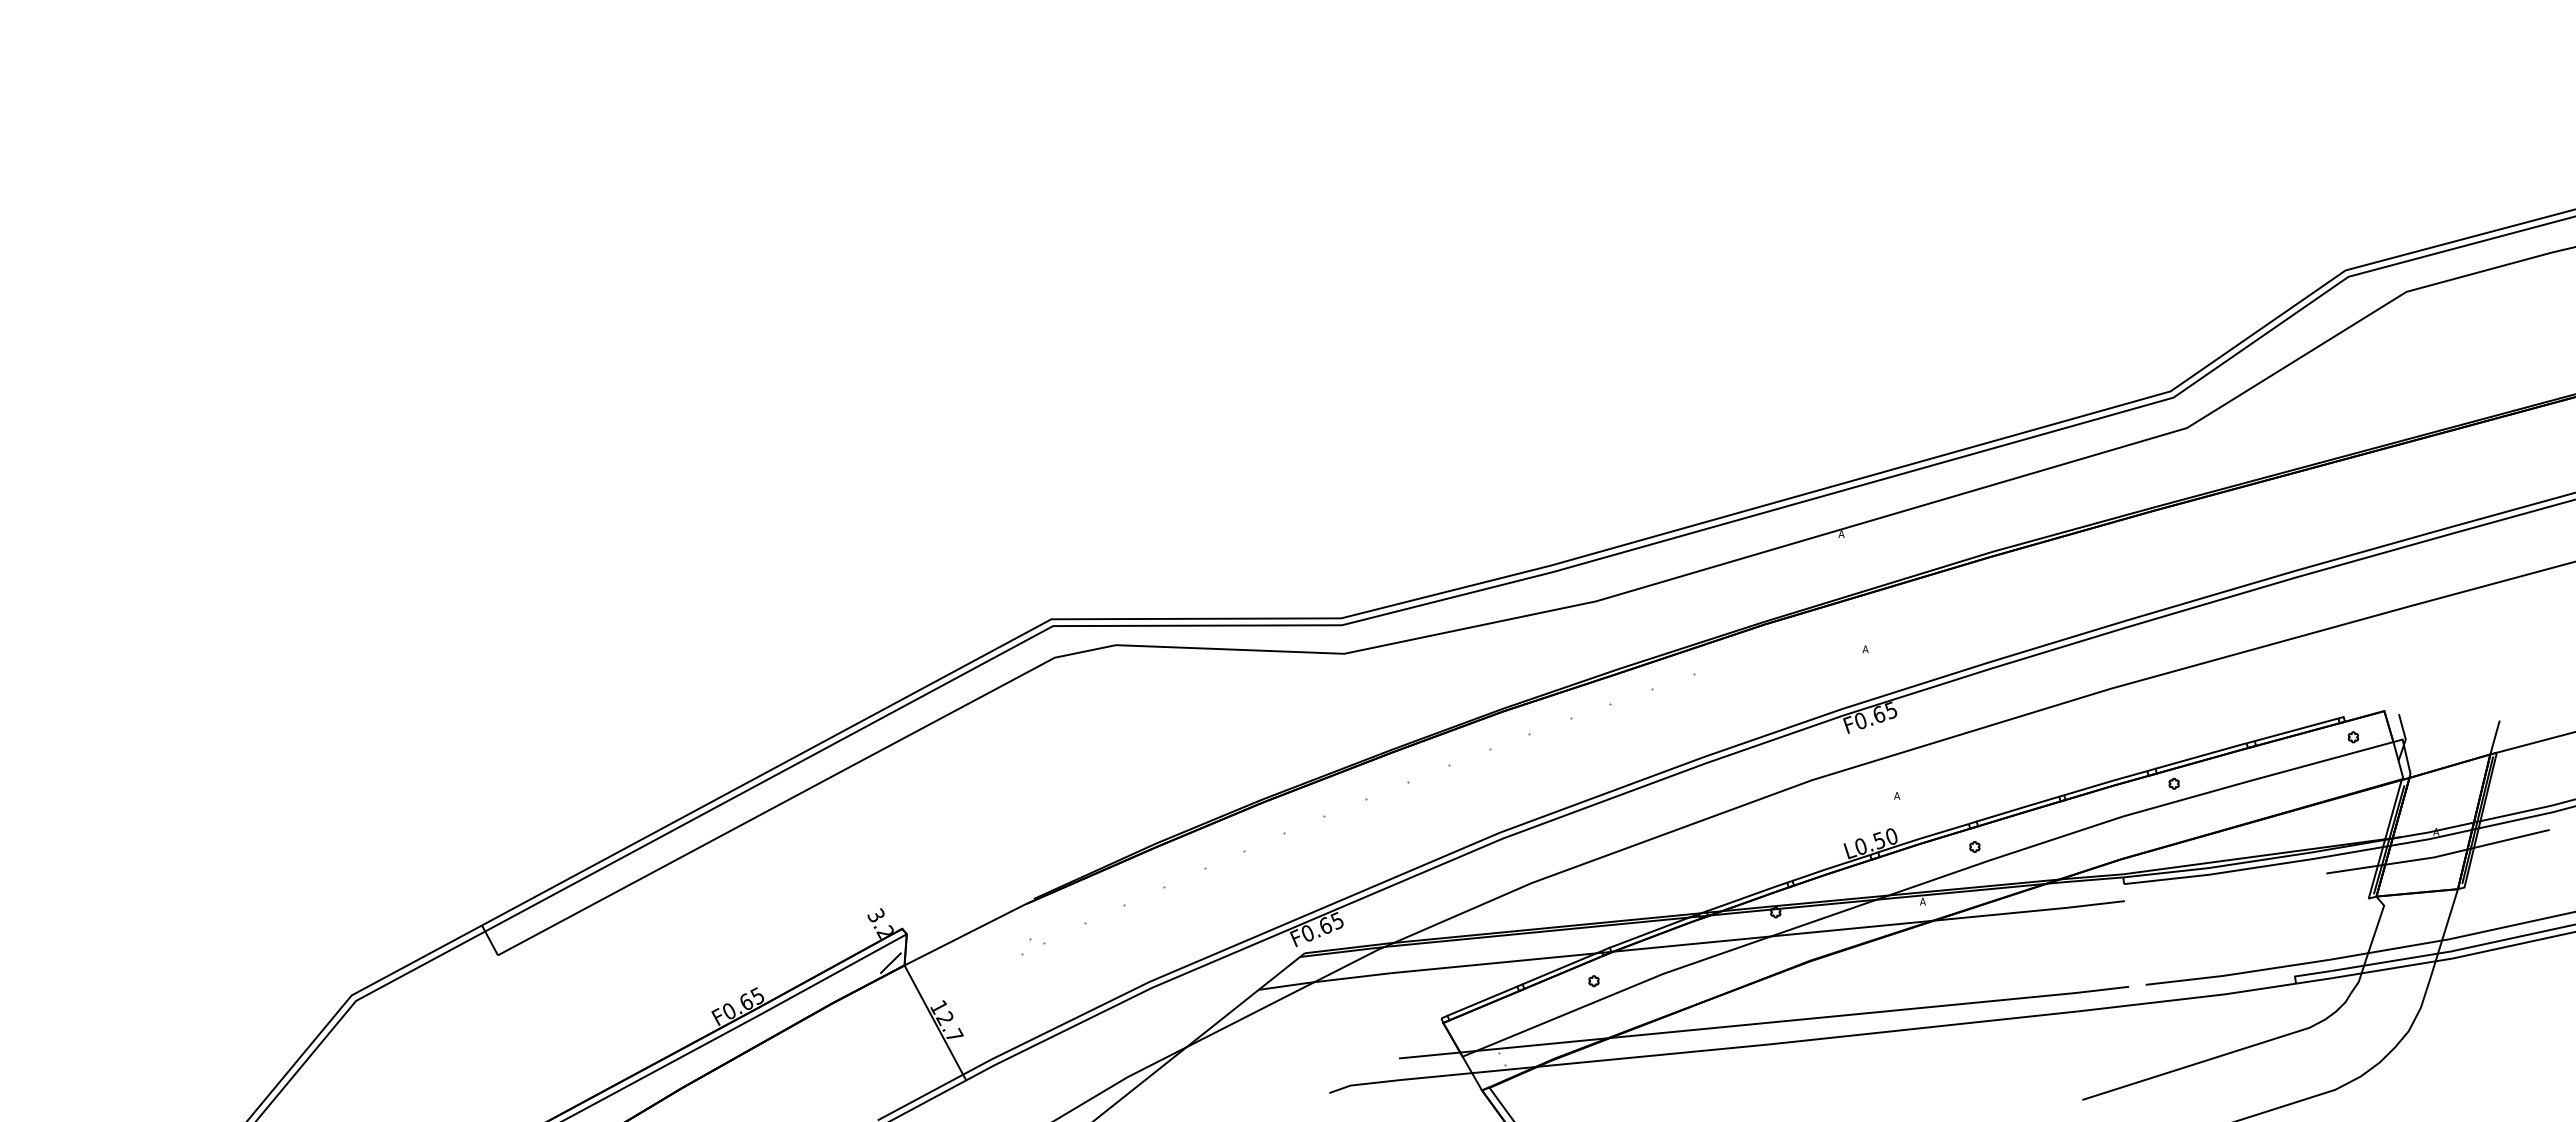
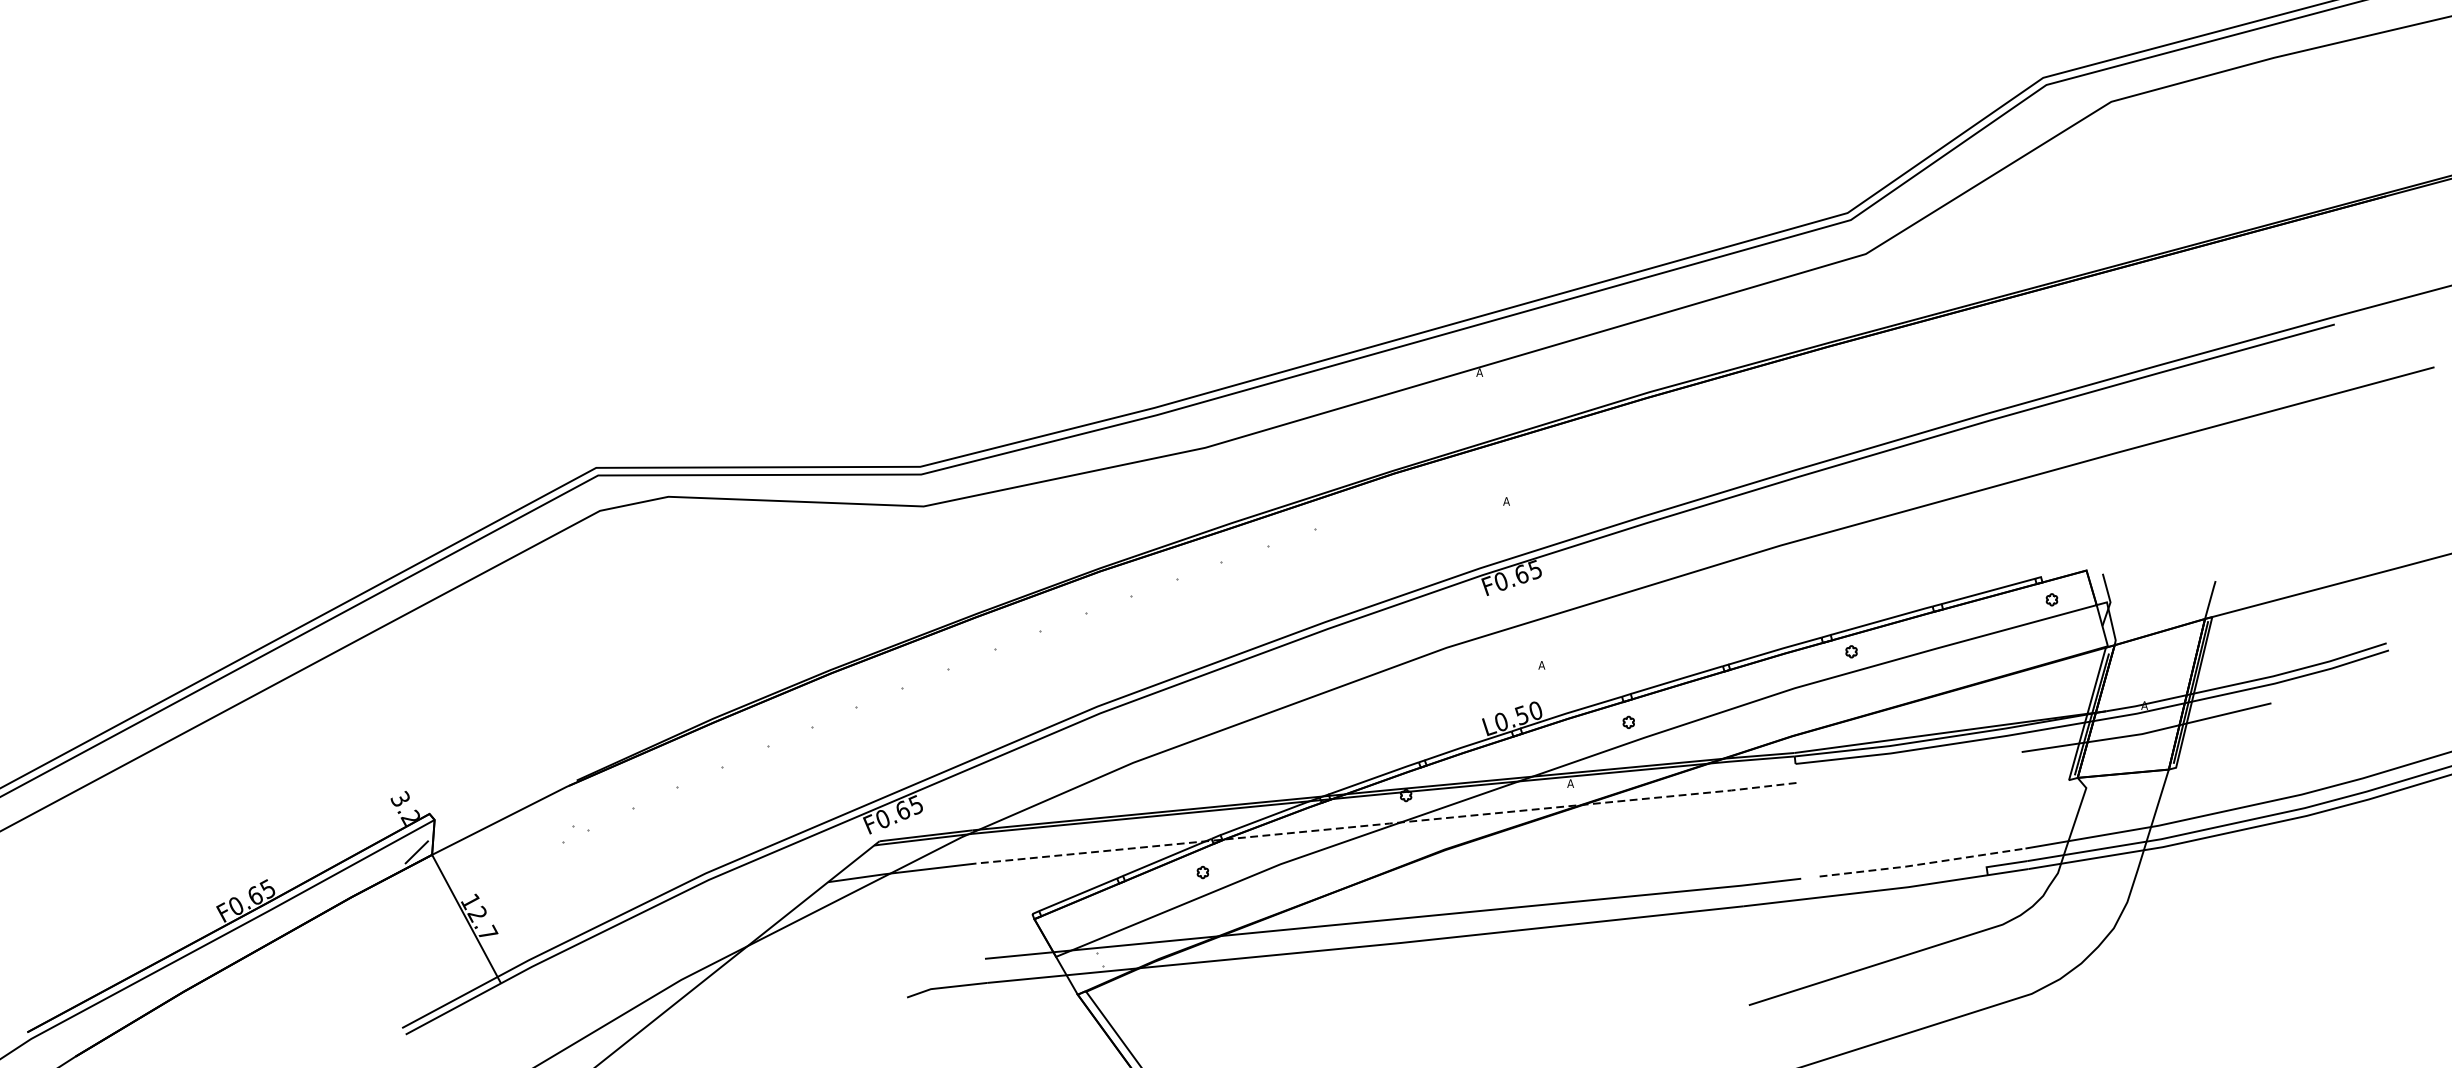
line: (1759, 937) -> (1387, 823), solid -> dashed
line: (2237, 973) -> (1922, 863), solid -> dashed

